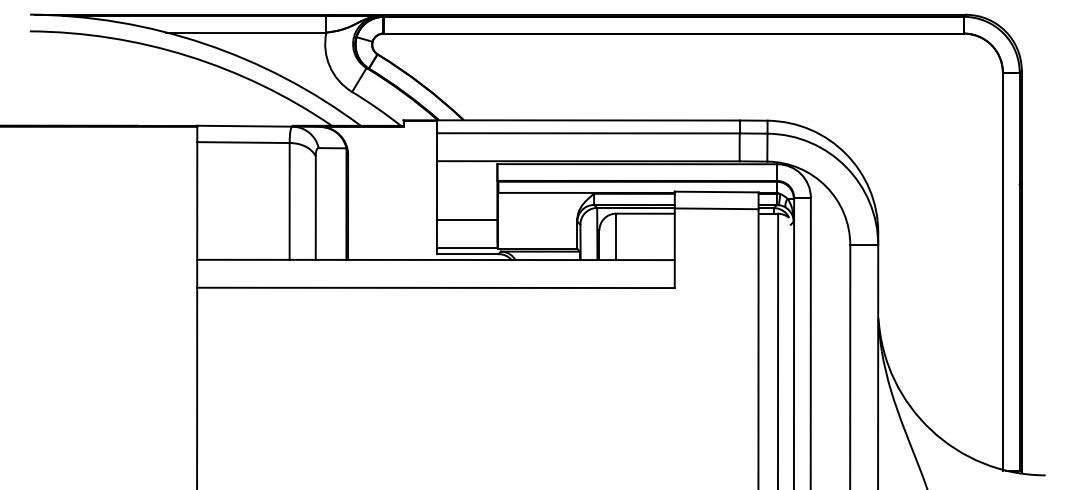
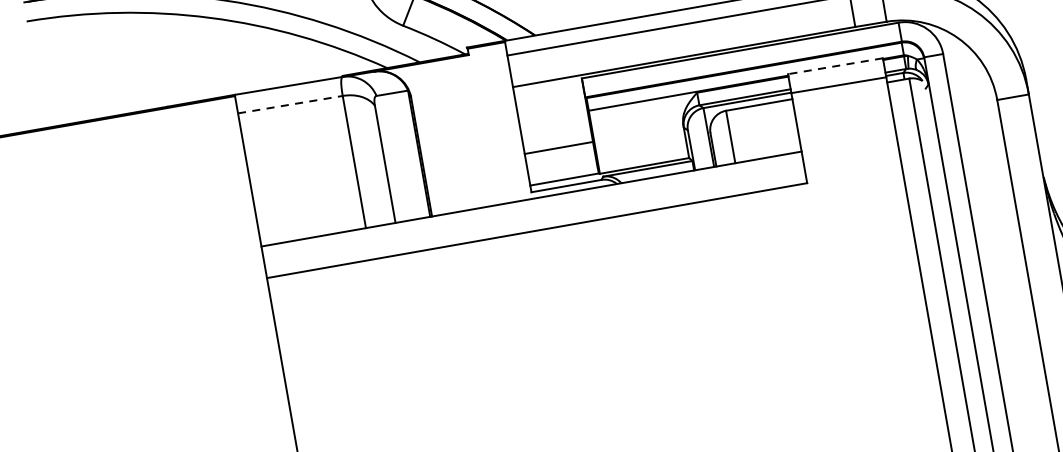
line: (243, 142) -> (290, 104), solid -> dashed
line: (716, 192) -> (835, 66), solid -> dashed

